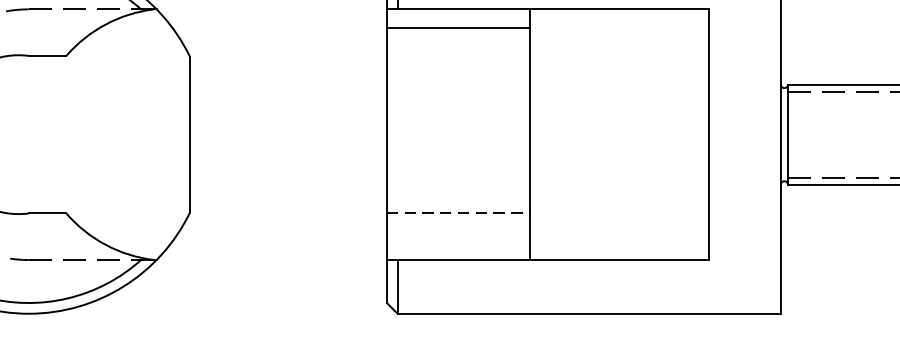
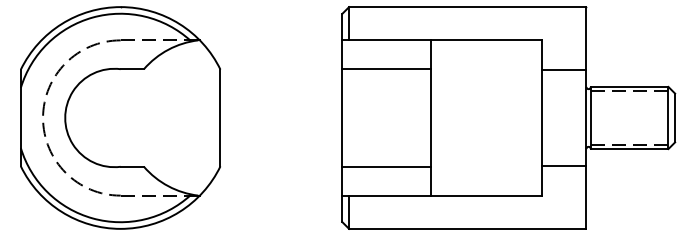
line: (458, 28) -> (386, 69), moved
line: (745, 56) -> (564, 69), added
line: (459, 213) -> (387, 166), dashed -> solid
line: (745, 213) -> (564, 166), added

